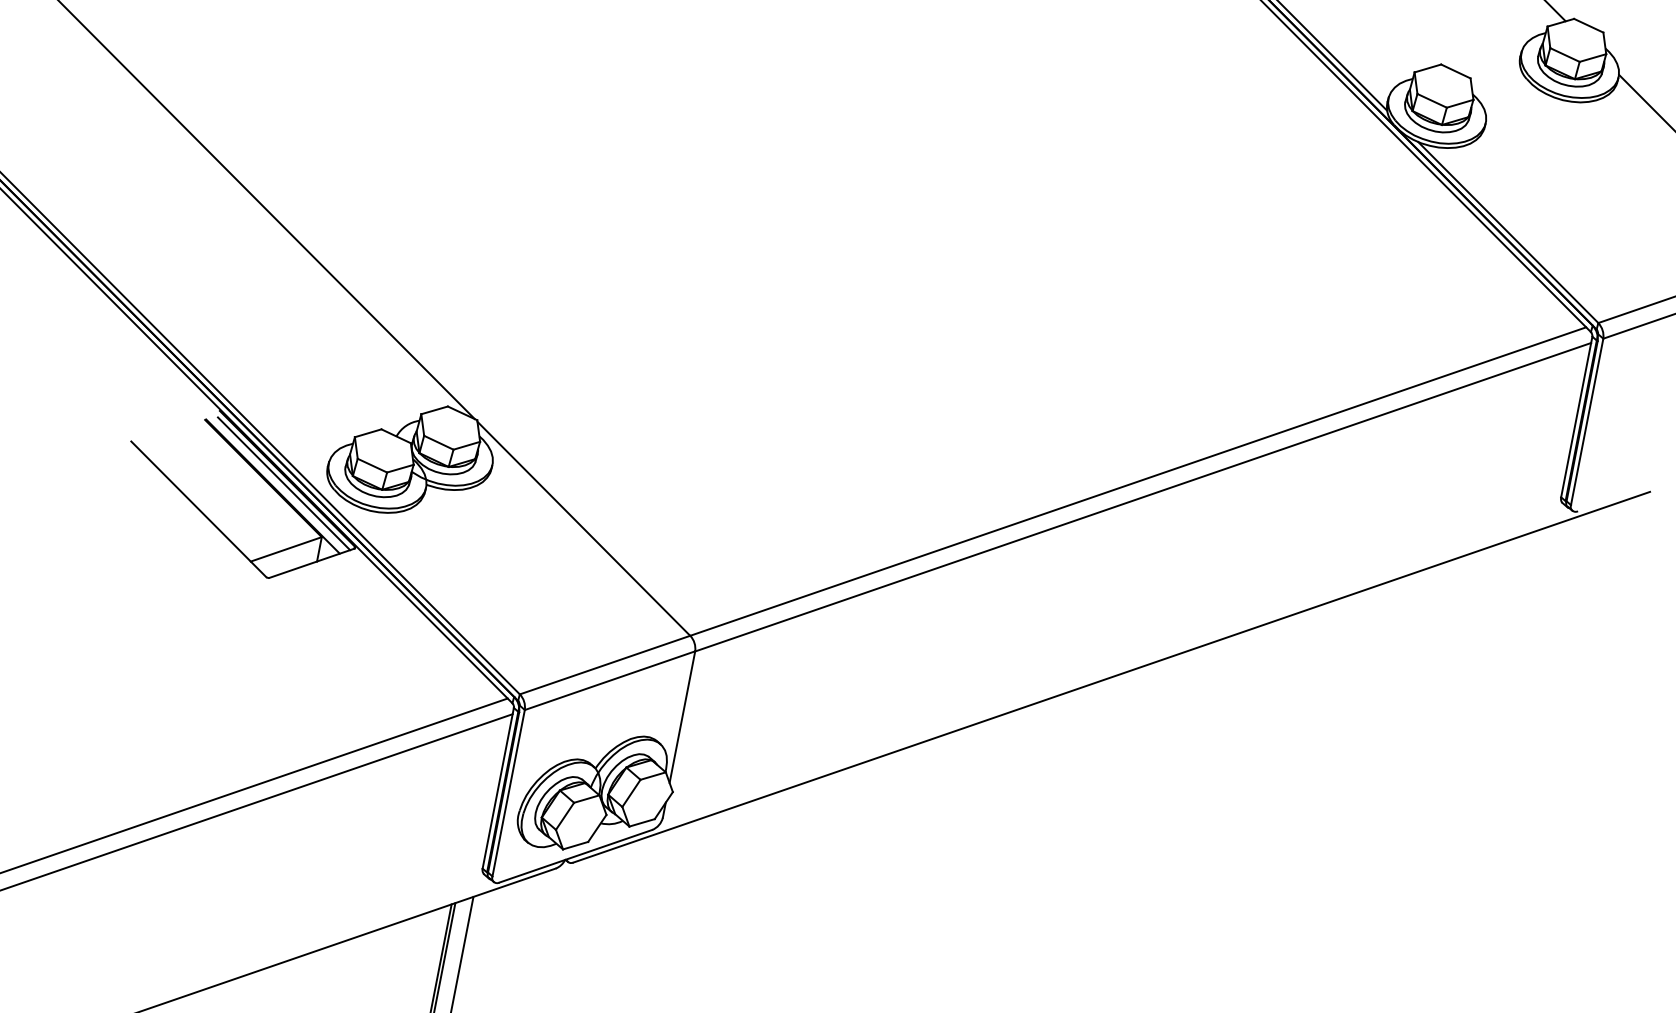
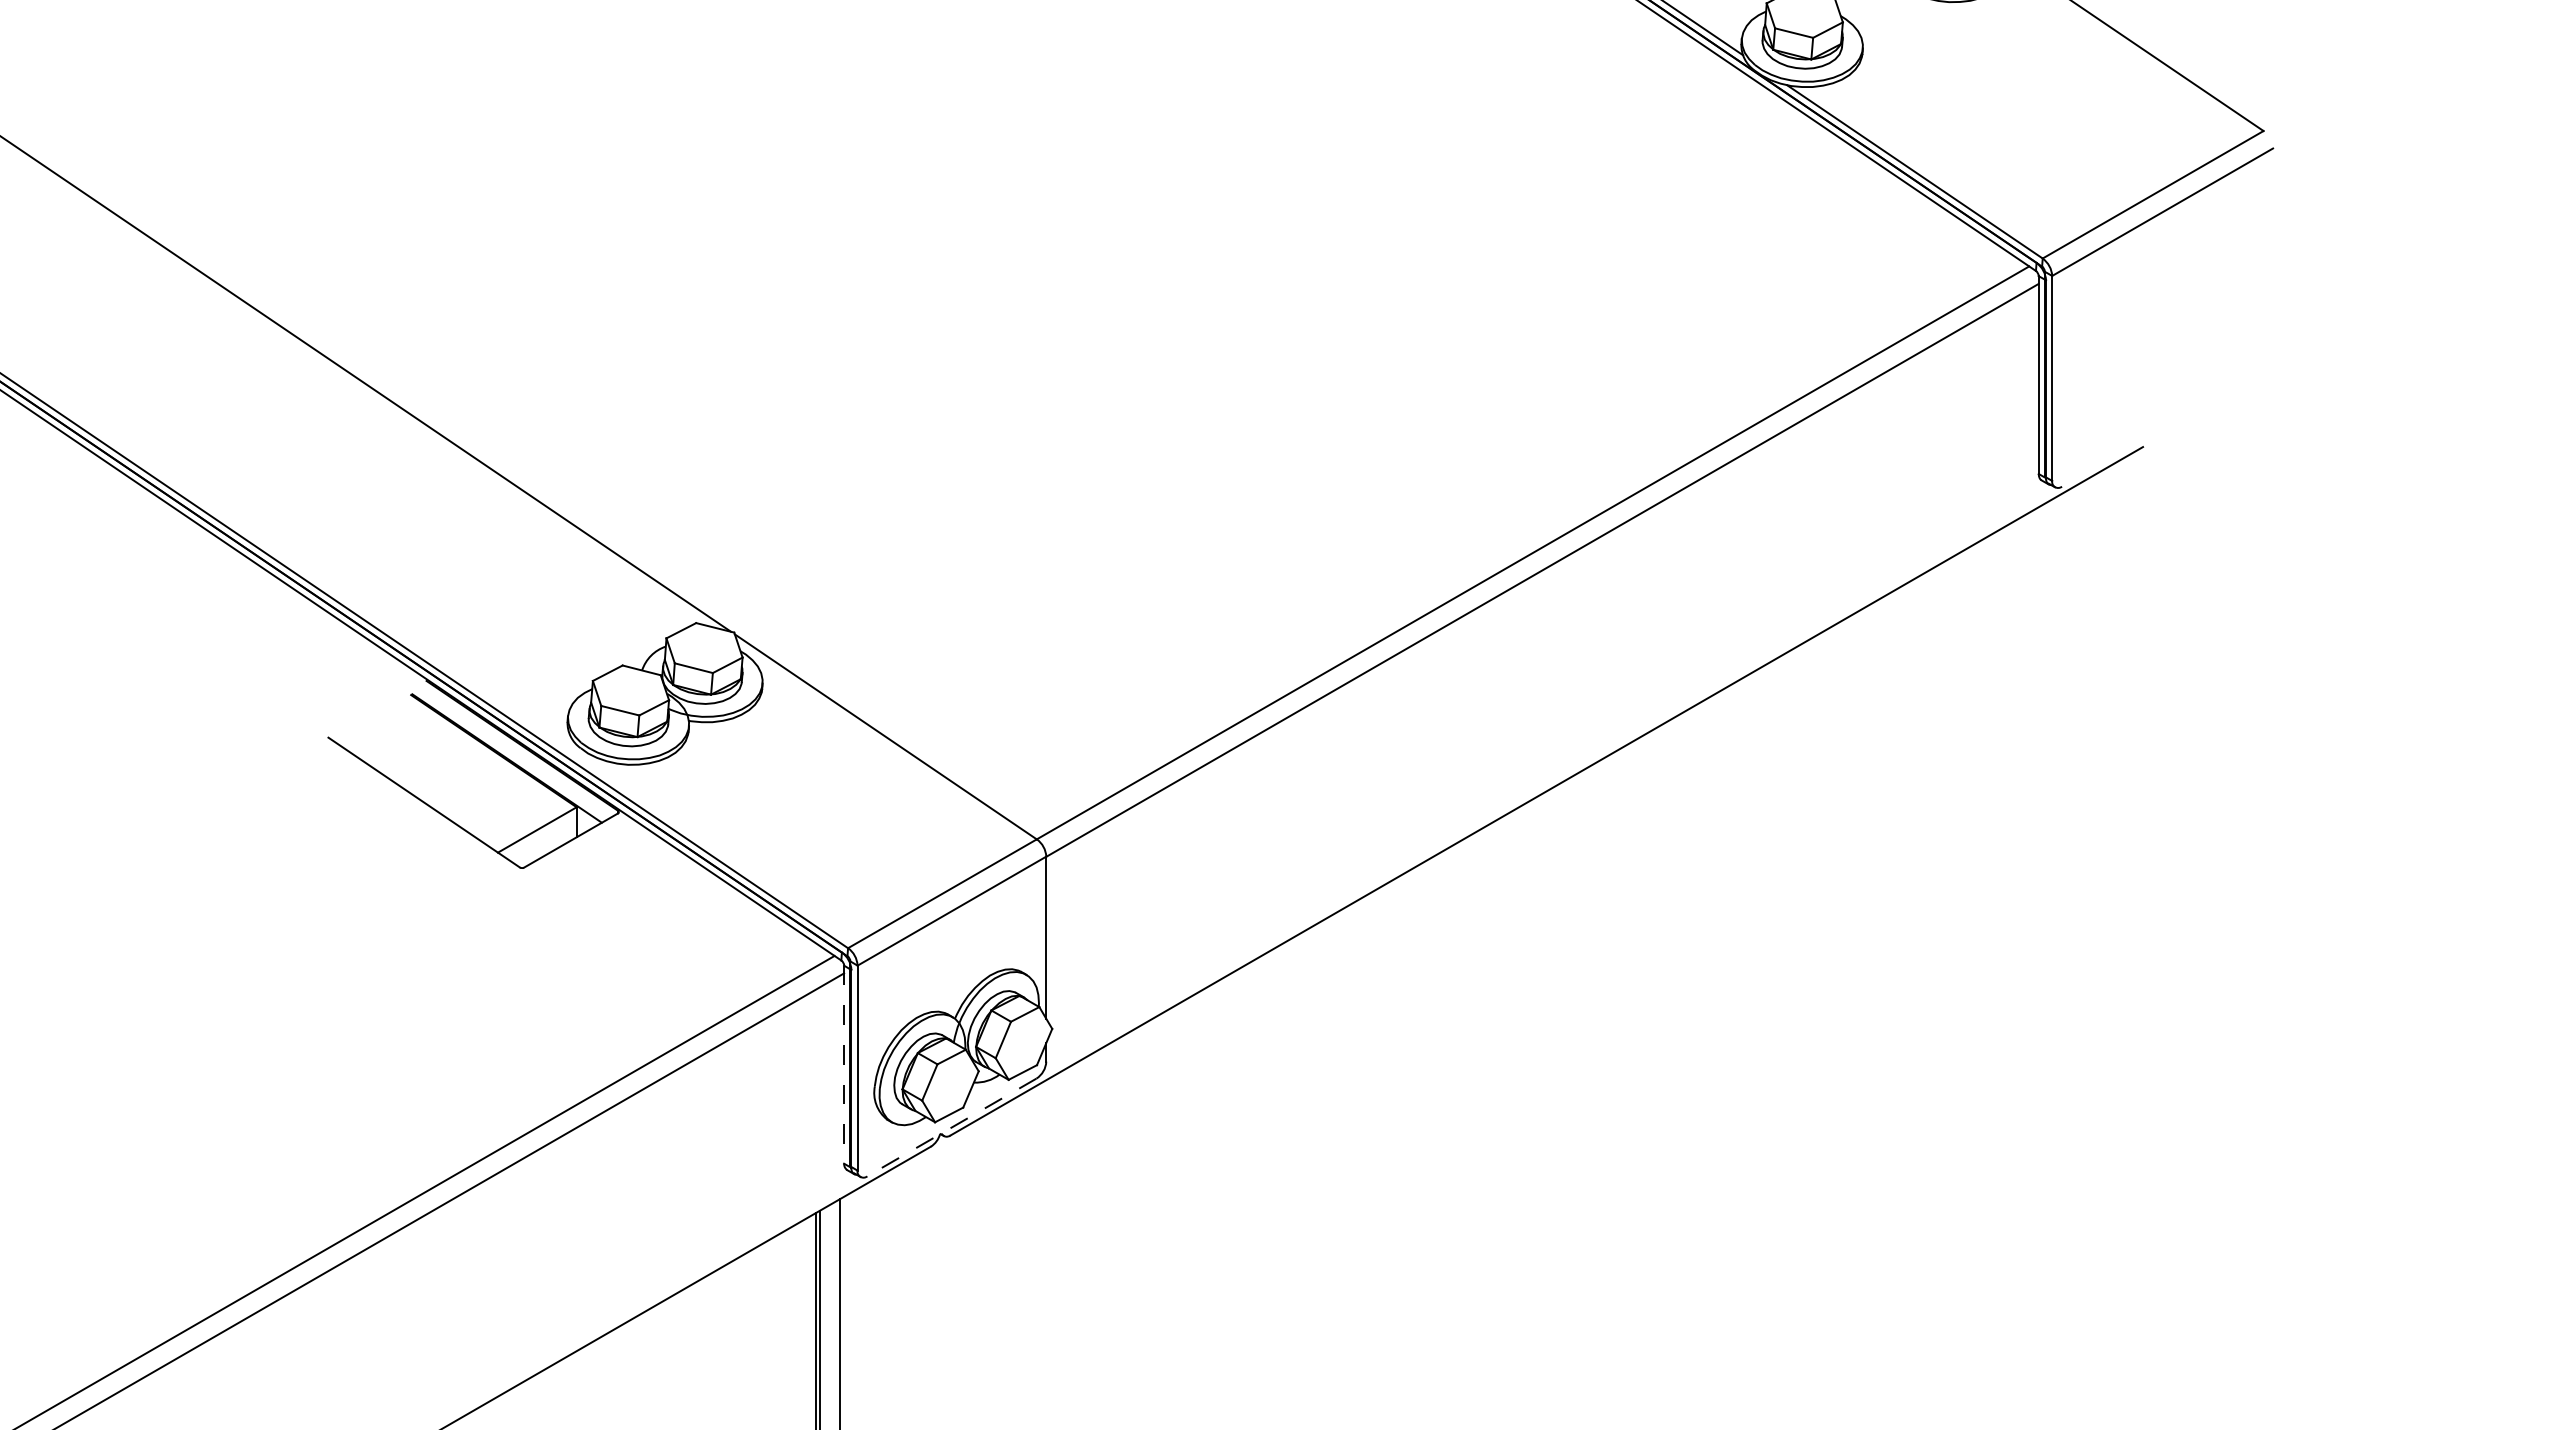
line: (284, 483) -> (519, 752), removed
line: (498, 789) -> (844, 1065), solid -> dashed
line: (575, 856) -> (951, 1127), solid -> dashed

